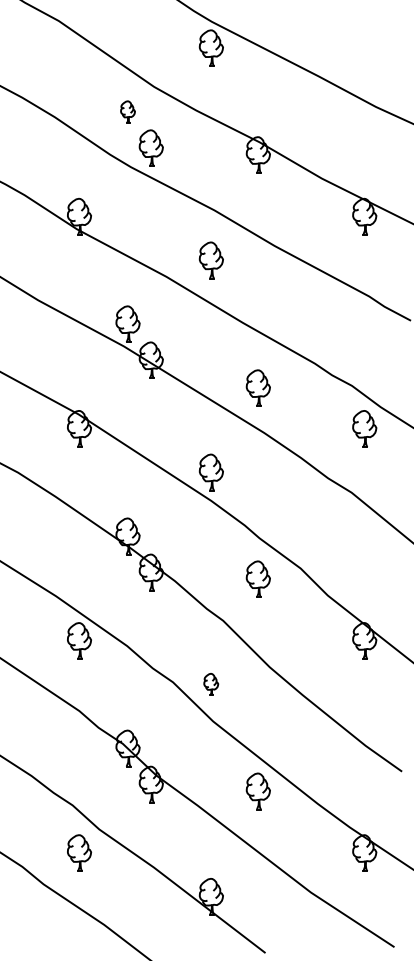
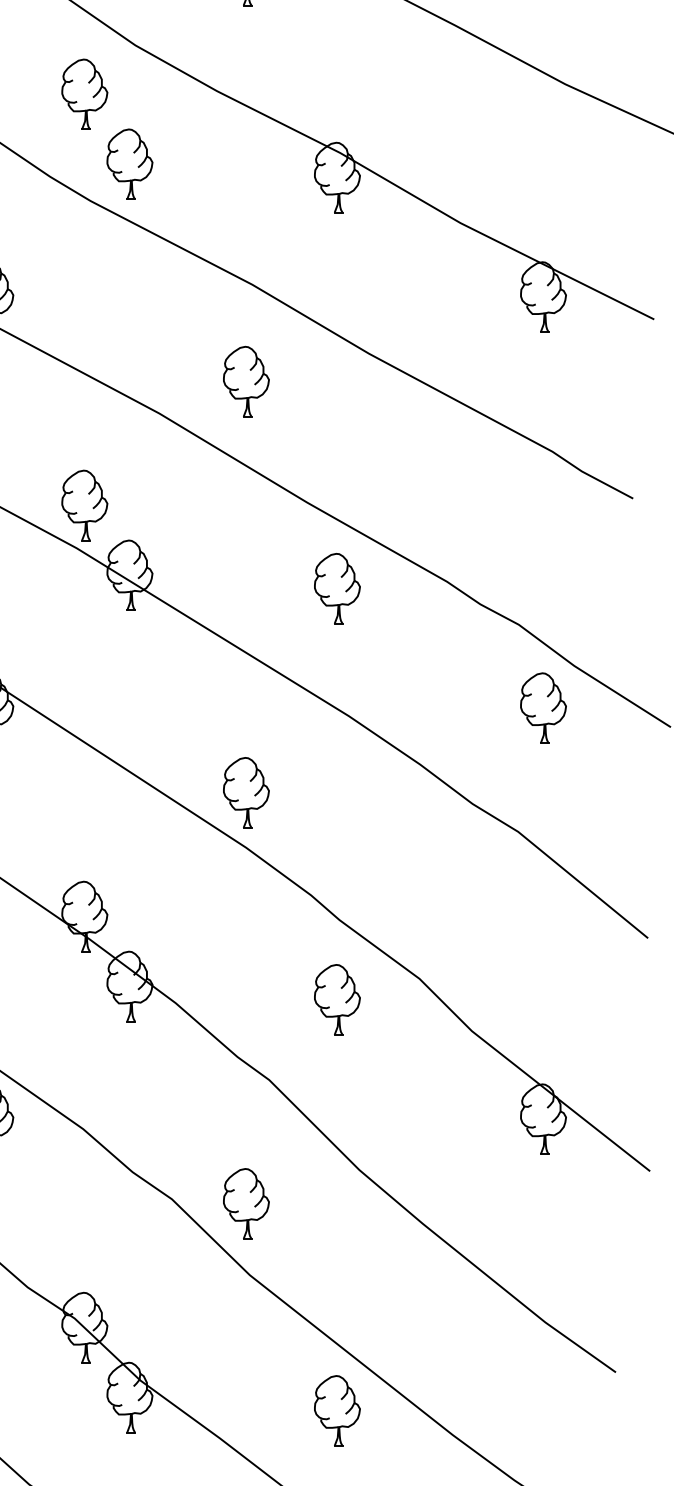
part: (127, 111) -> (83, 93), size x1.67
part: (257, 387) -> (335, 587), moved
part: (210, 684) -> (244, 1203), size x1.67

